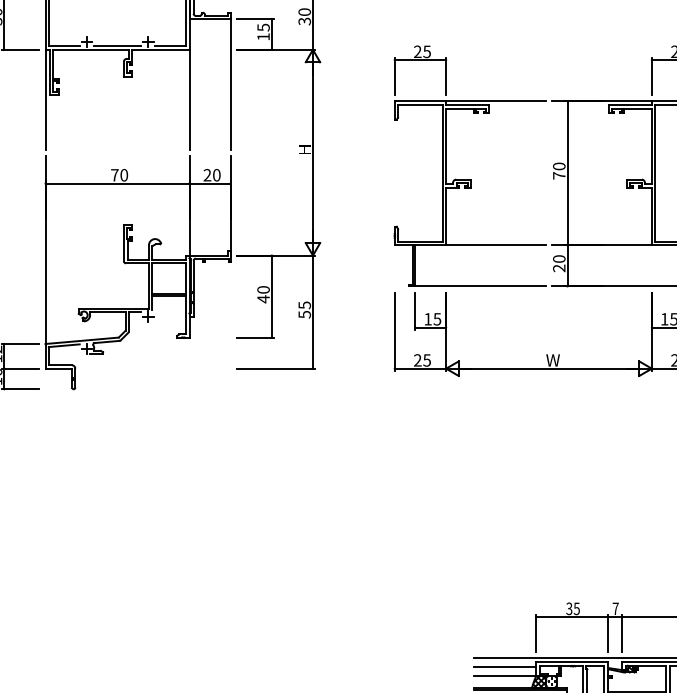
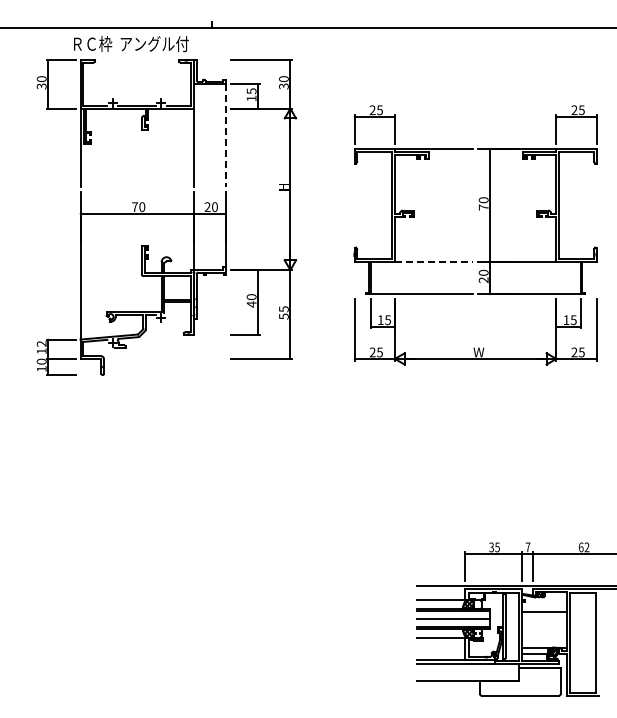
line: (230, 83) -> (225, 135), solid -> dashed
line: (496, 245) -> (434, 262), solid -> dashed
line: (505, 666) -> (441, 592), removed

